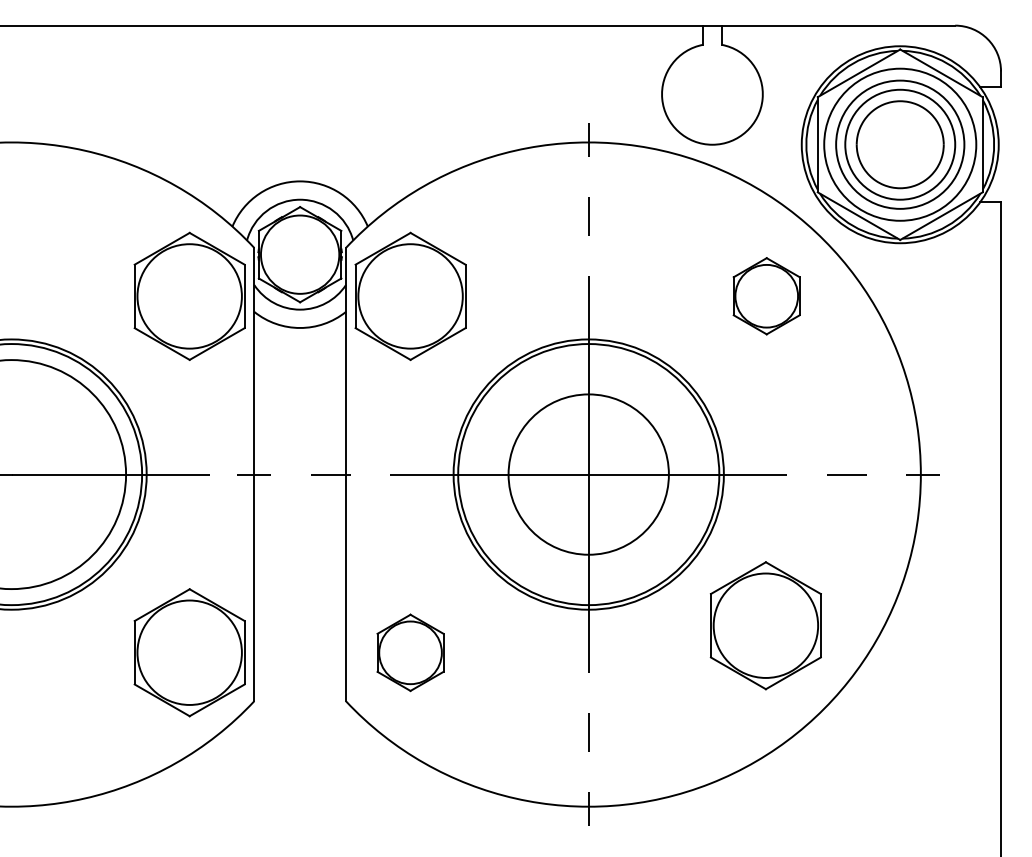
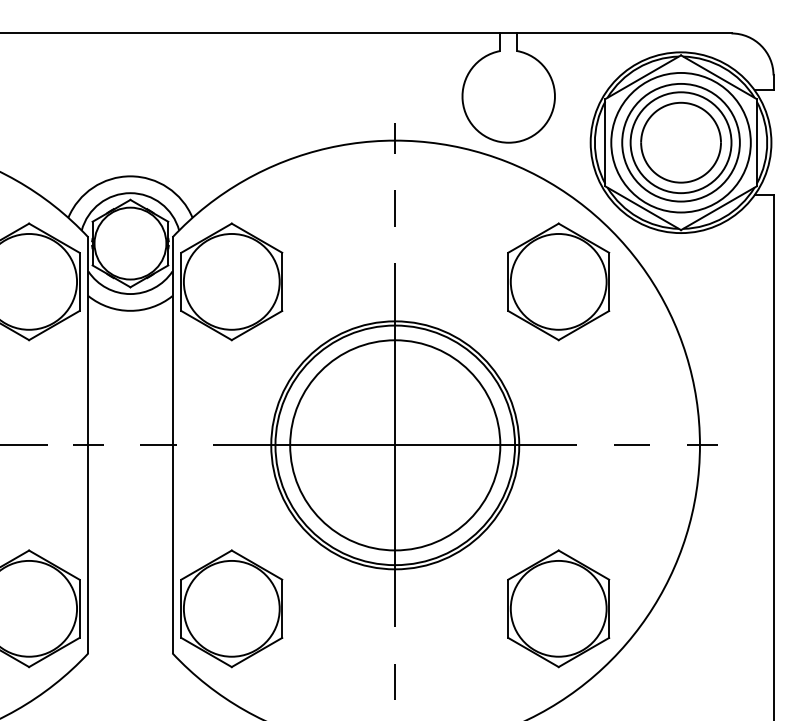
part: (766, 295) -> (558, 281), size x1.67
circle: (588, 474) -> (395, 445), size x1.43
part: (765, 625) -> (558, 608), moved
part: (410, 652) -> (231, 608), size x1.67

